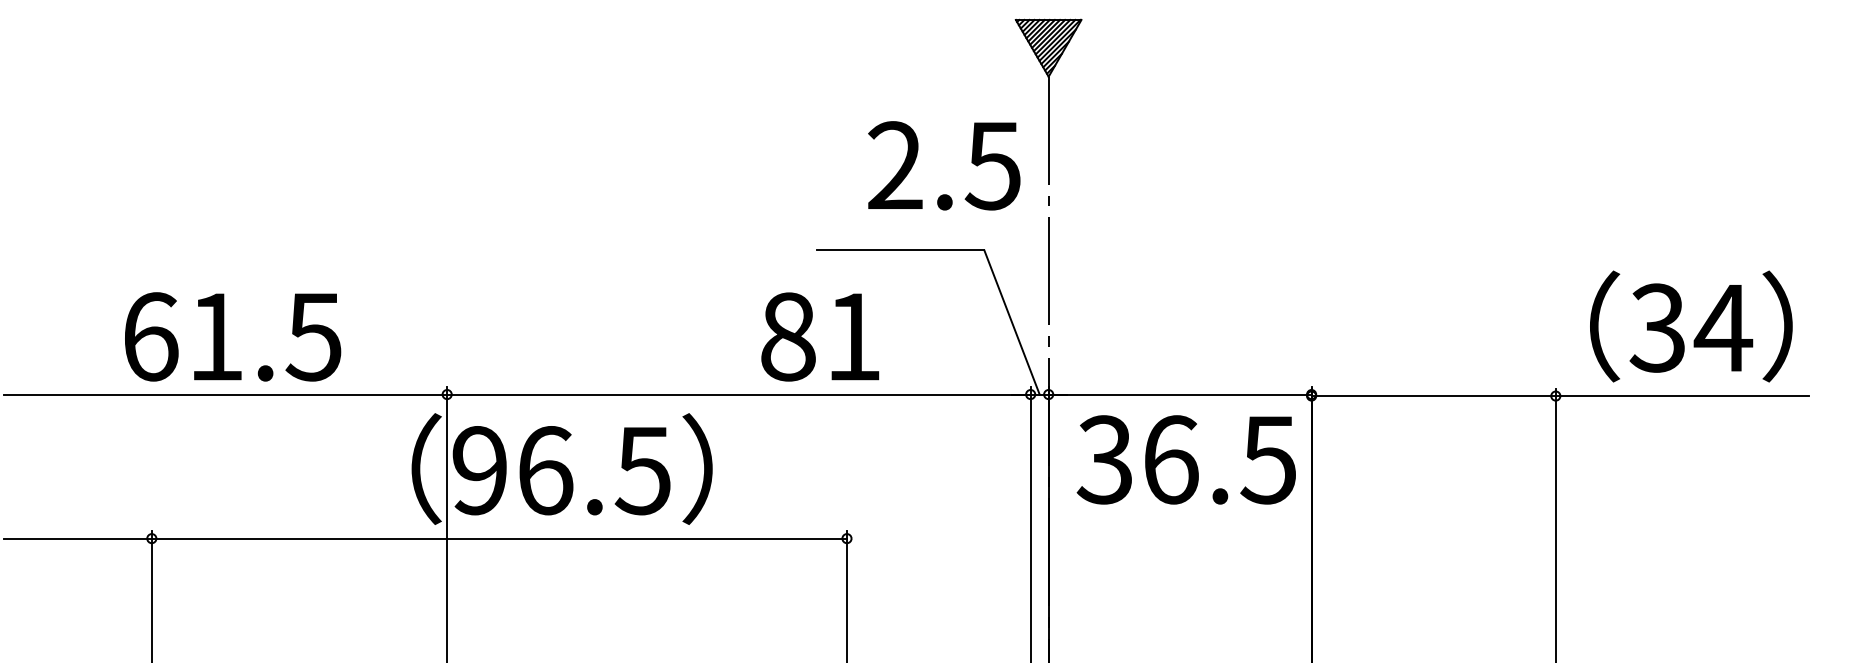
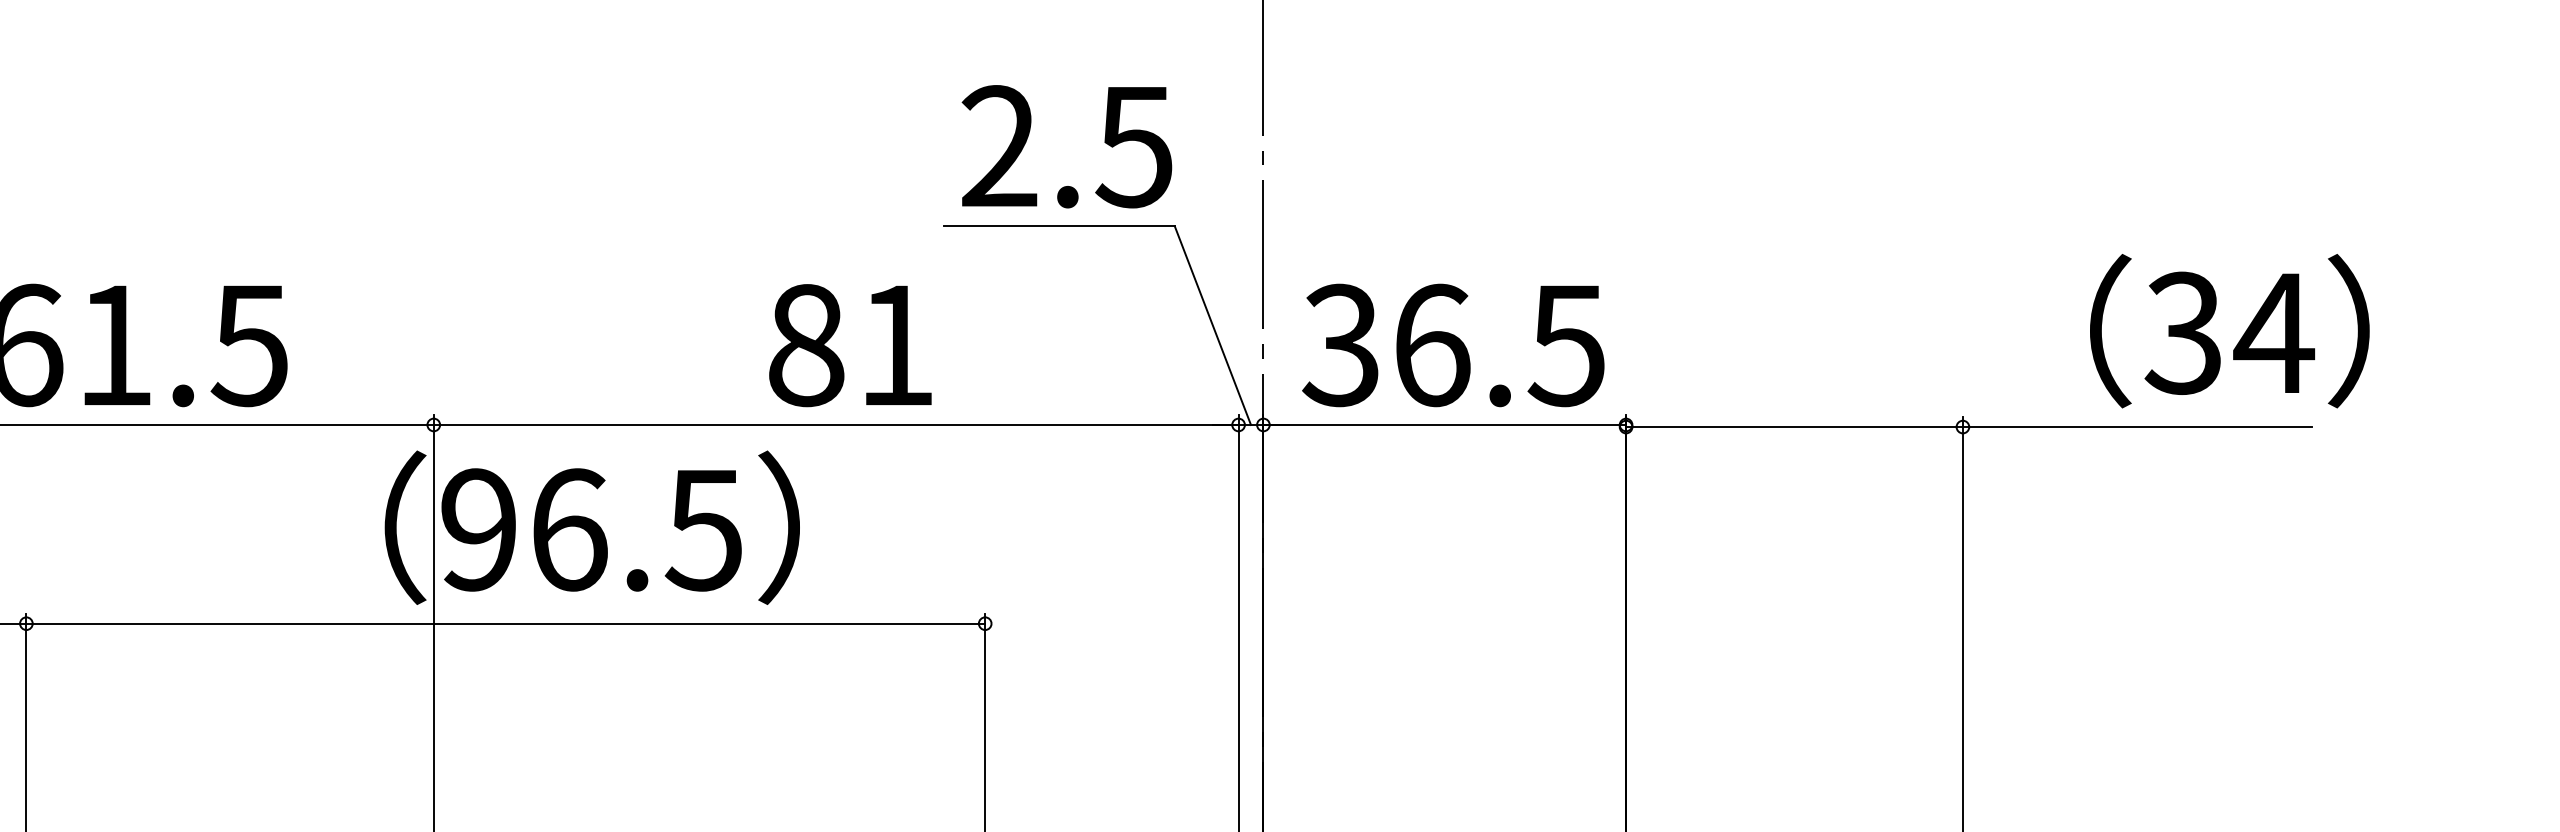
text: (944, 165) -> (1067, 146), moved
text: (1691, 326) -> (2230, 331), moved
text: (820, 336) -> (850, 344), moved
text: (1185, 459) -> (1452, 344), moved

